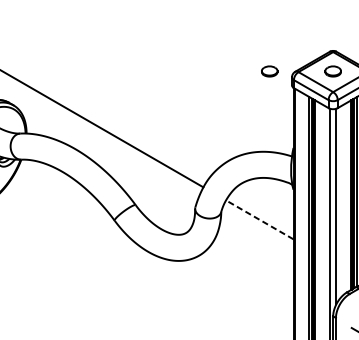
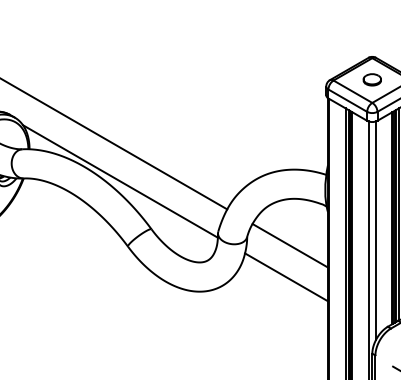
part: (268, 71) -> (300, 79), removed
line: (107, 162) -> (119, 181), added
line: (259, 219) -> (290, 245), dashed -> solid
line: (256, 248) -> (286, 277), added

